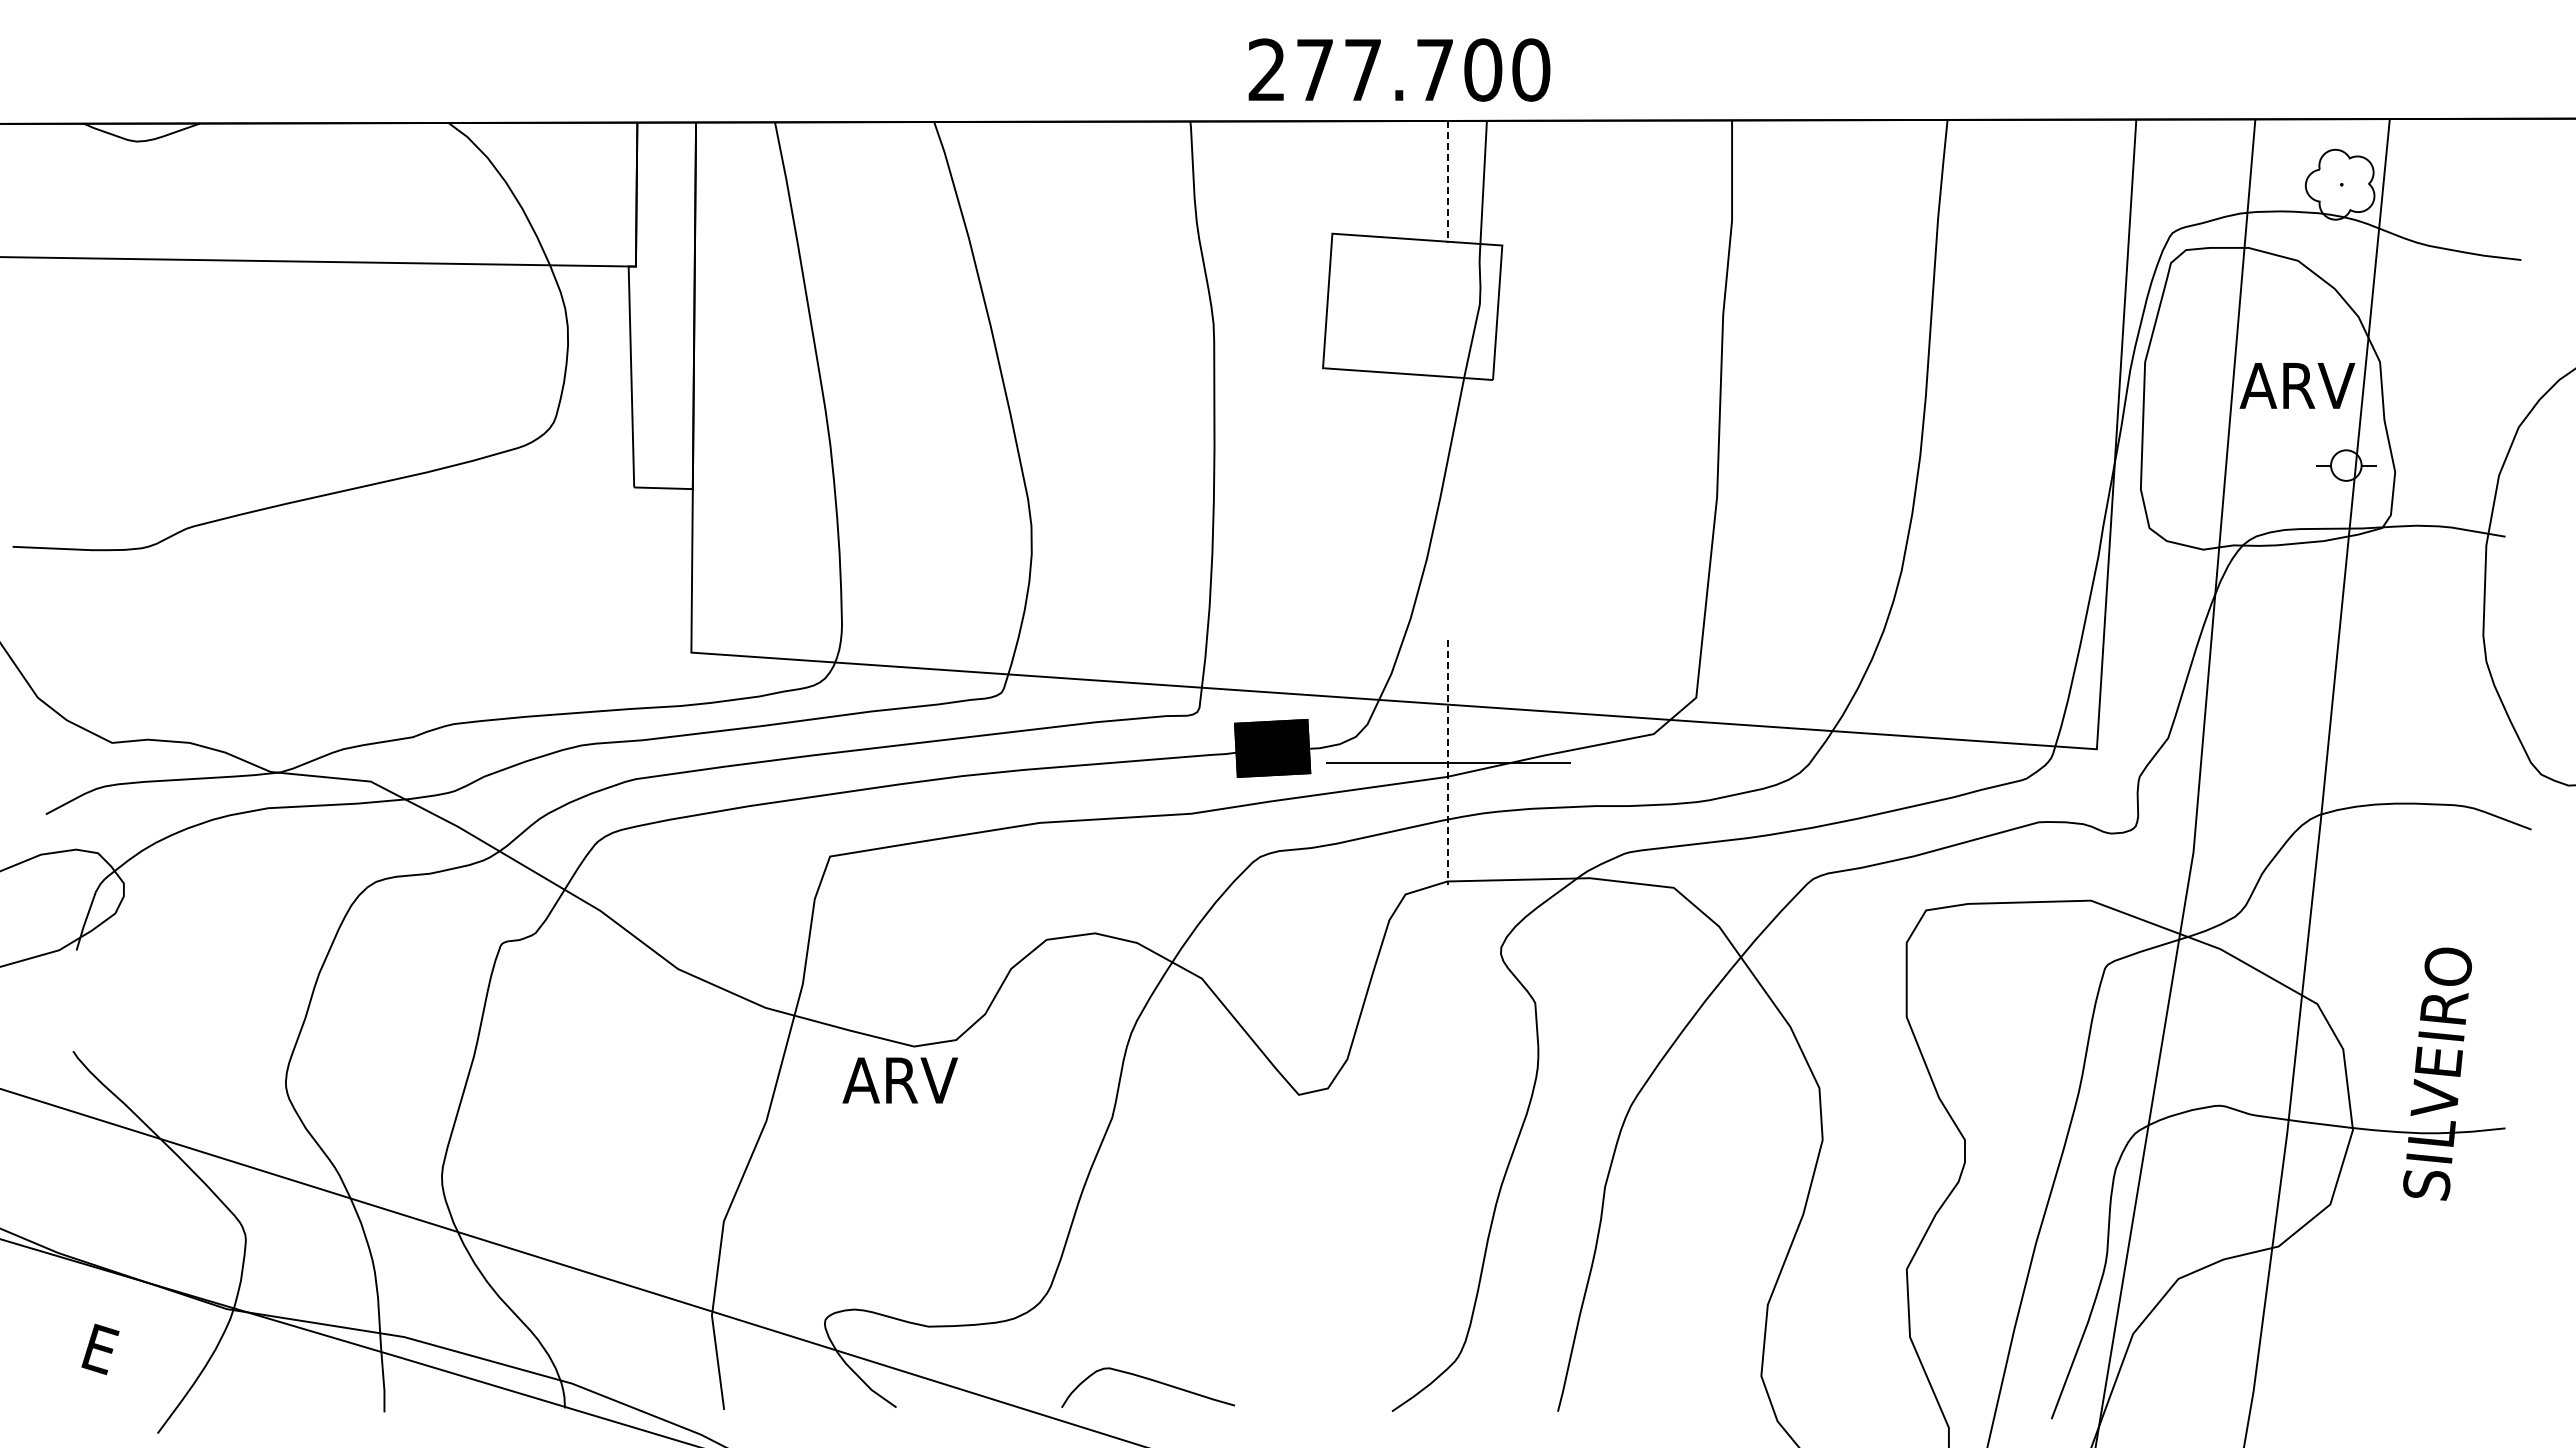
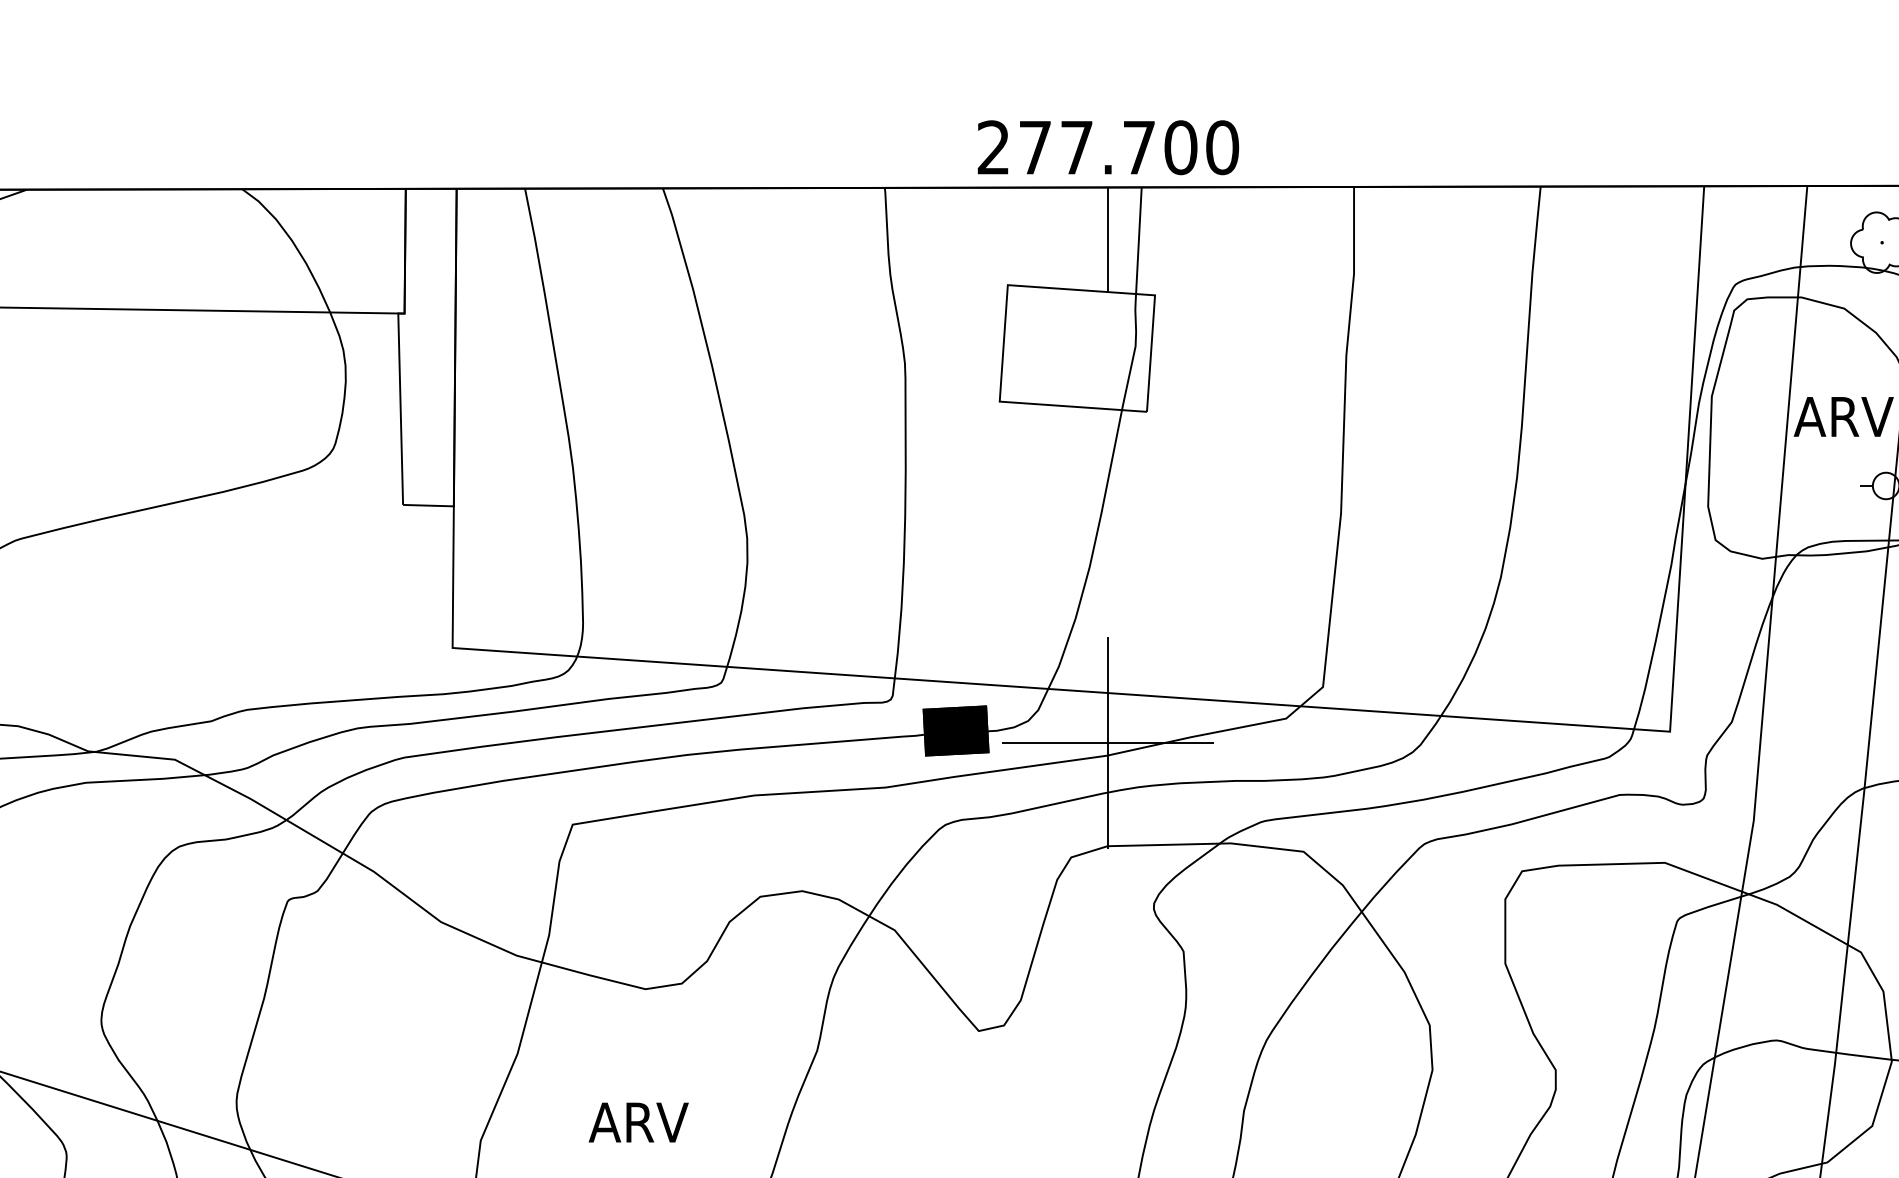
text: (1399, 69) -> (1108, 147), moved
line: (1448, 182) -> (1108, 240), dashed -> solid
line: (1448, 763) -> (1108, 744), dashed -> solid
text: (899, 1080) -> (638, 1122), moved

